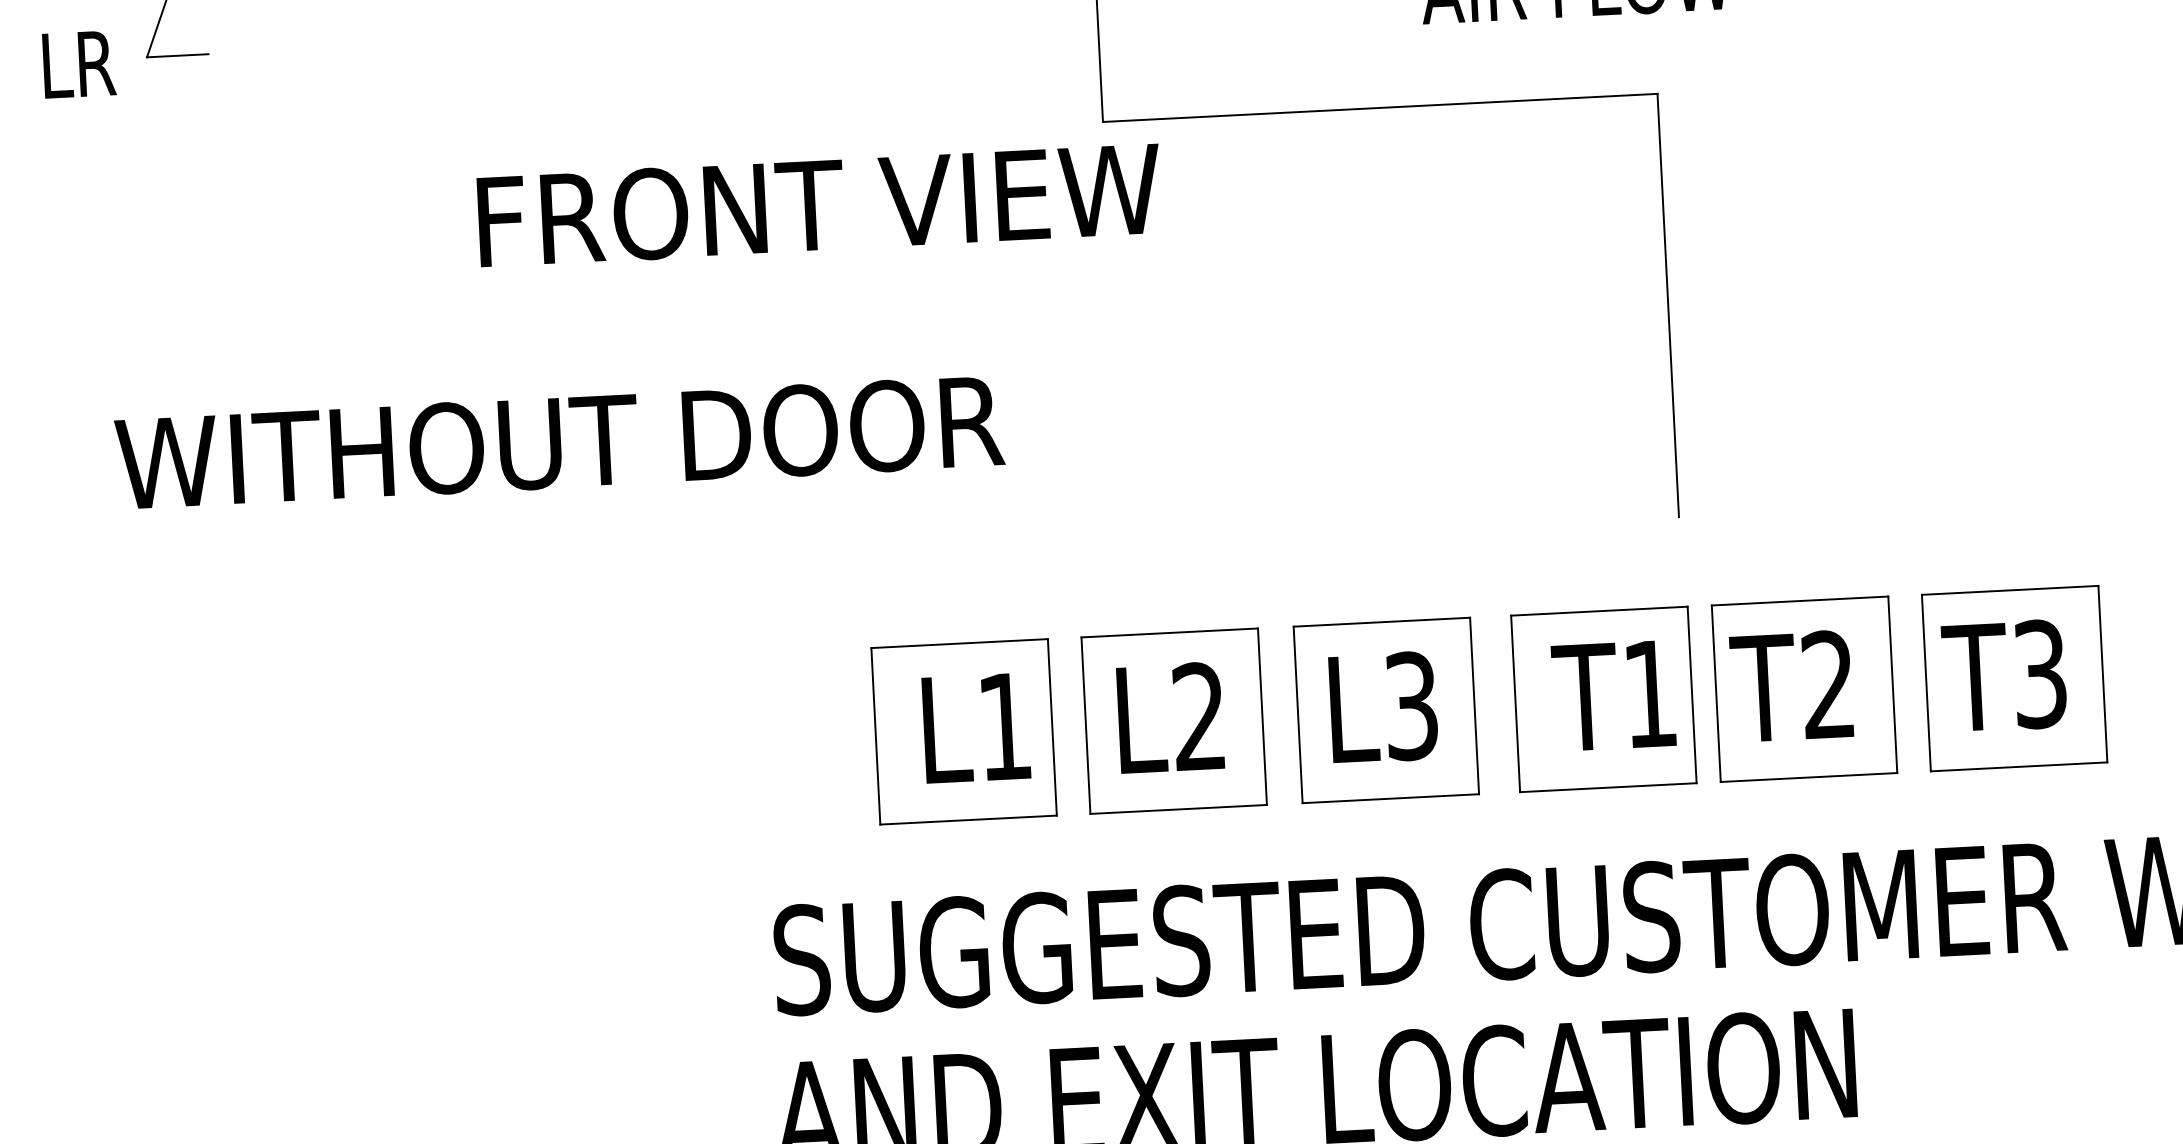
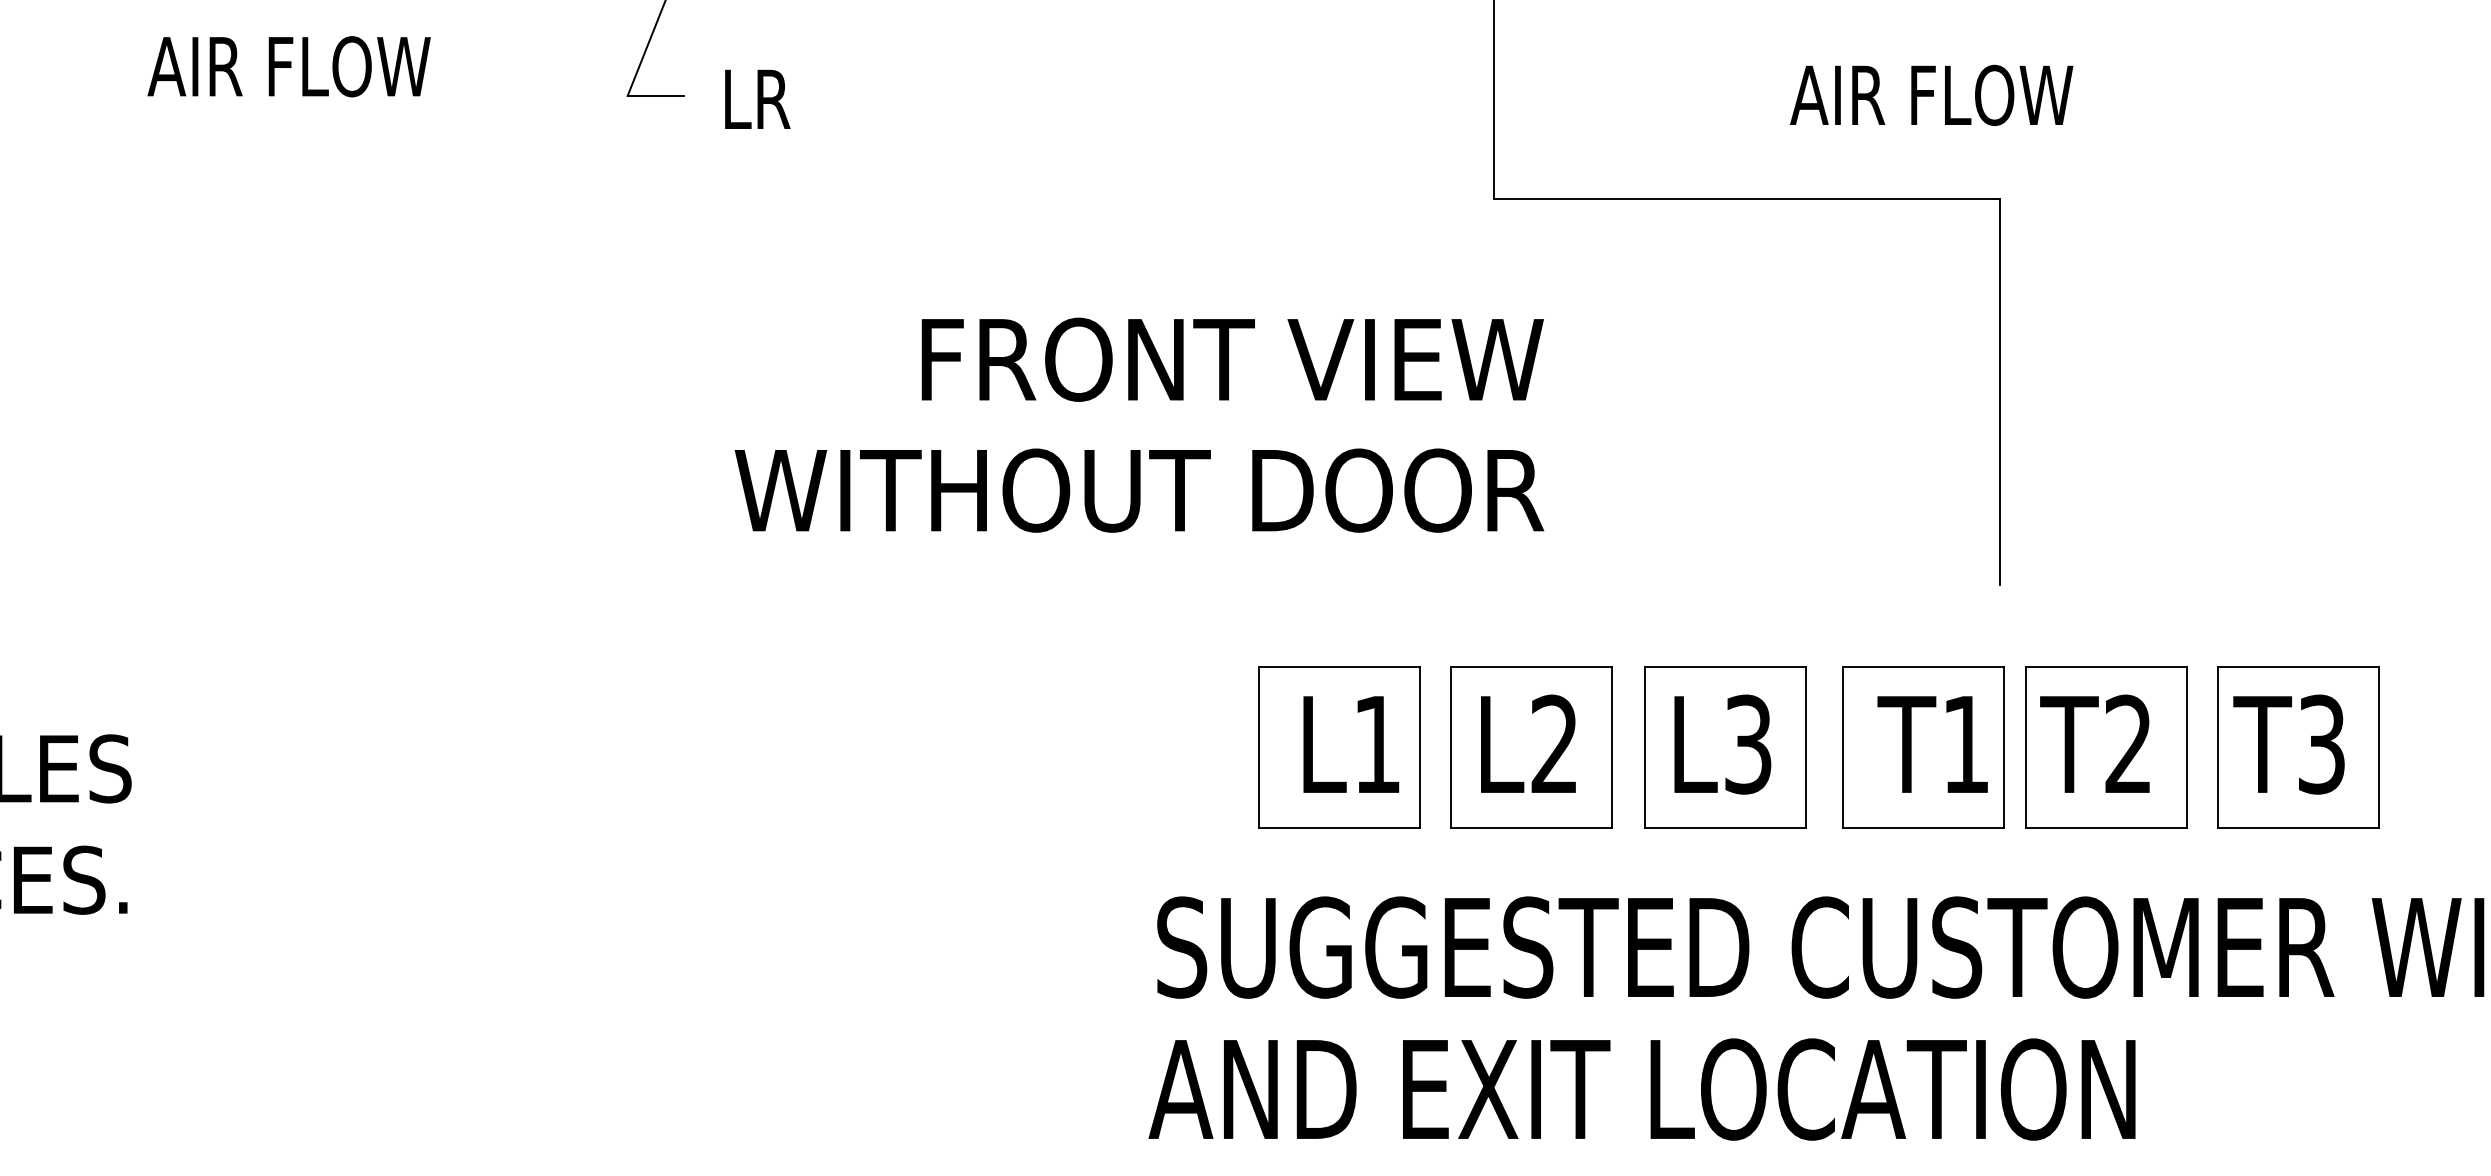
text: (79, 63) -> (757, 98), moved
text: (819, 205) -> (1232, 359), moved
text: (559, 442) -> (1139, 490), moved

